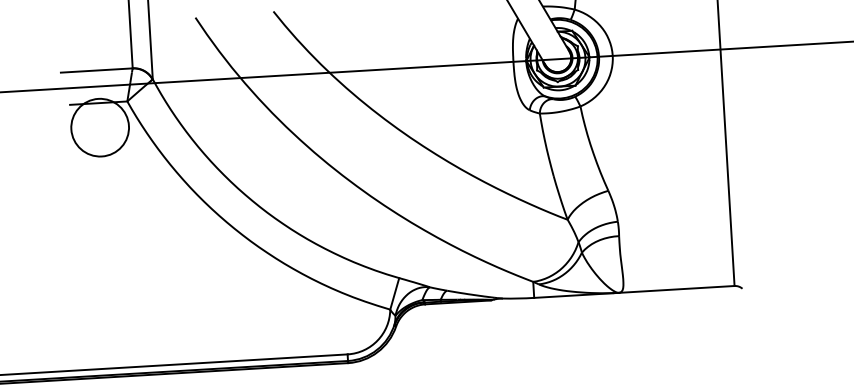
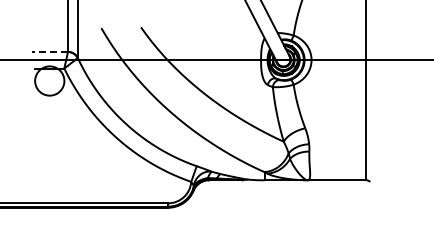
line: (96, 69) -> (49, 51), solid -> dashed

